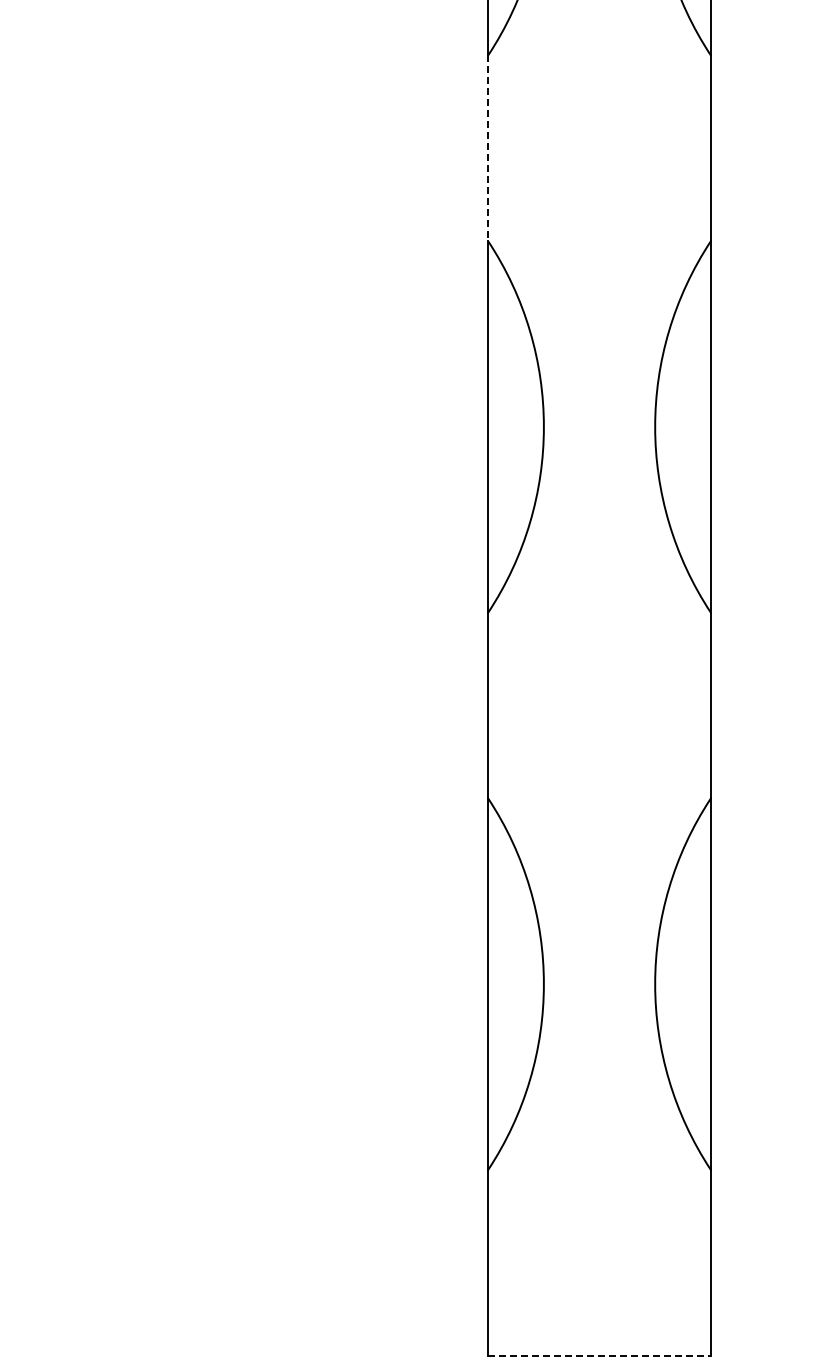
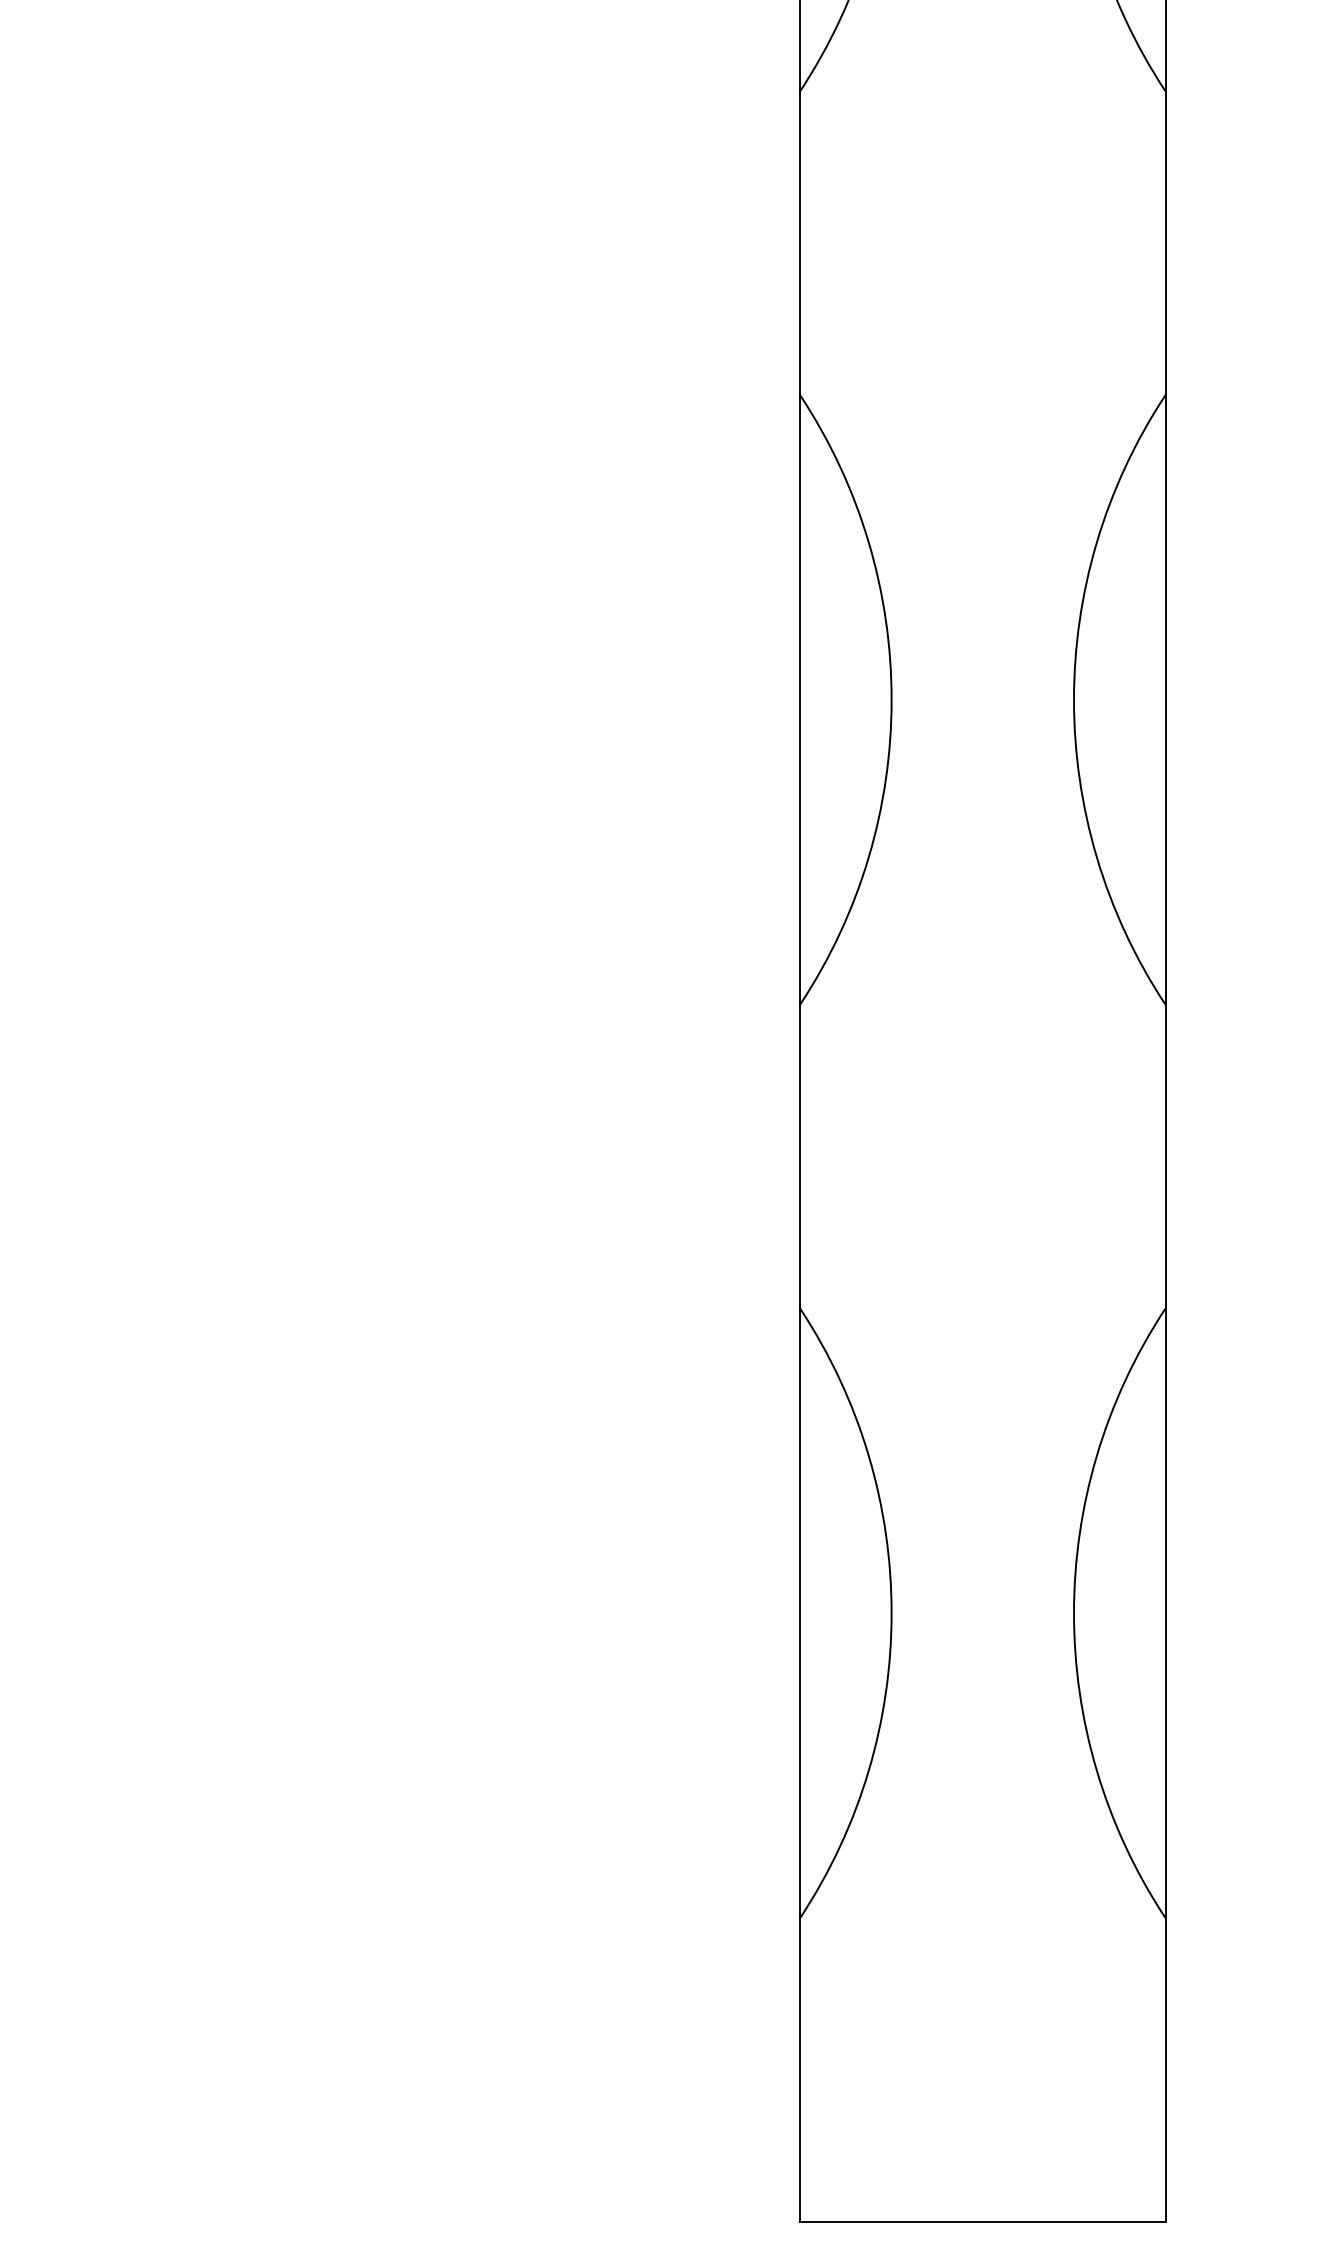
line: (488, 148) -> (800, 243), dashed -> solid
line: (600, 1355) -> (984, 2221), dashed -> solid

